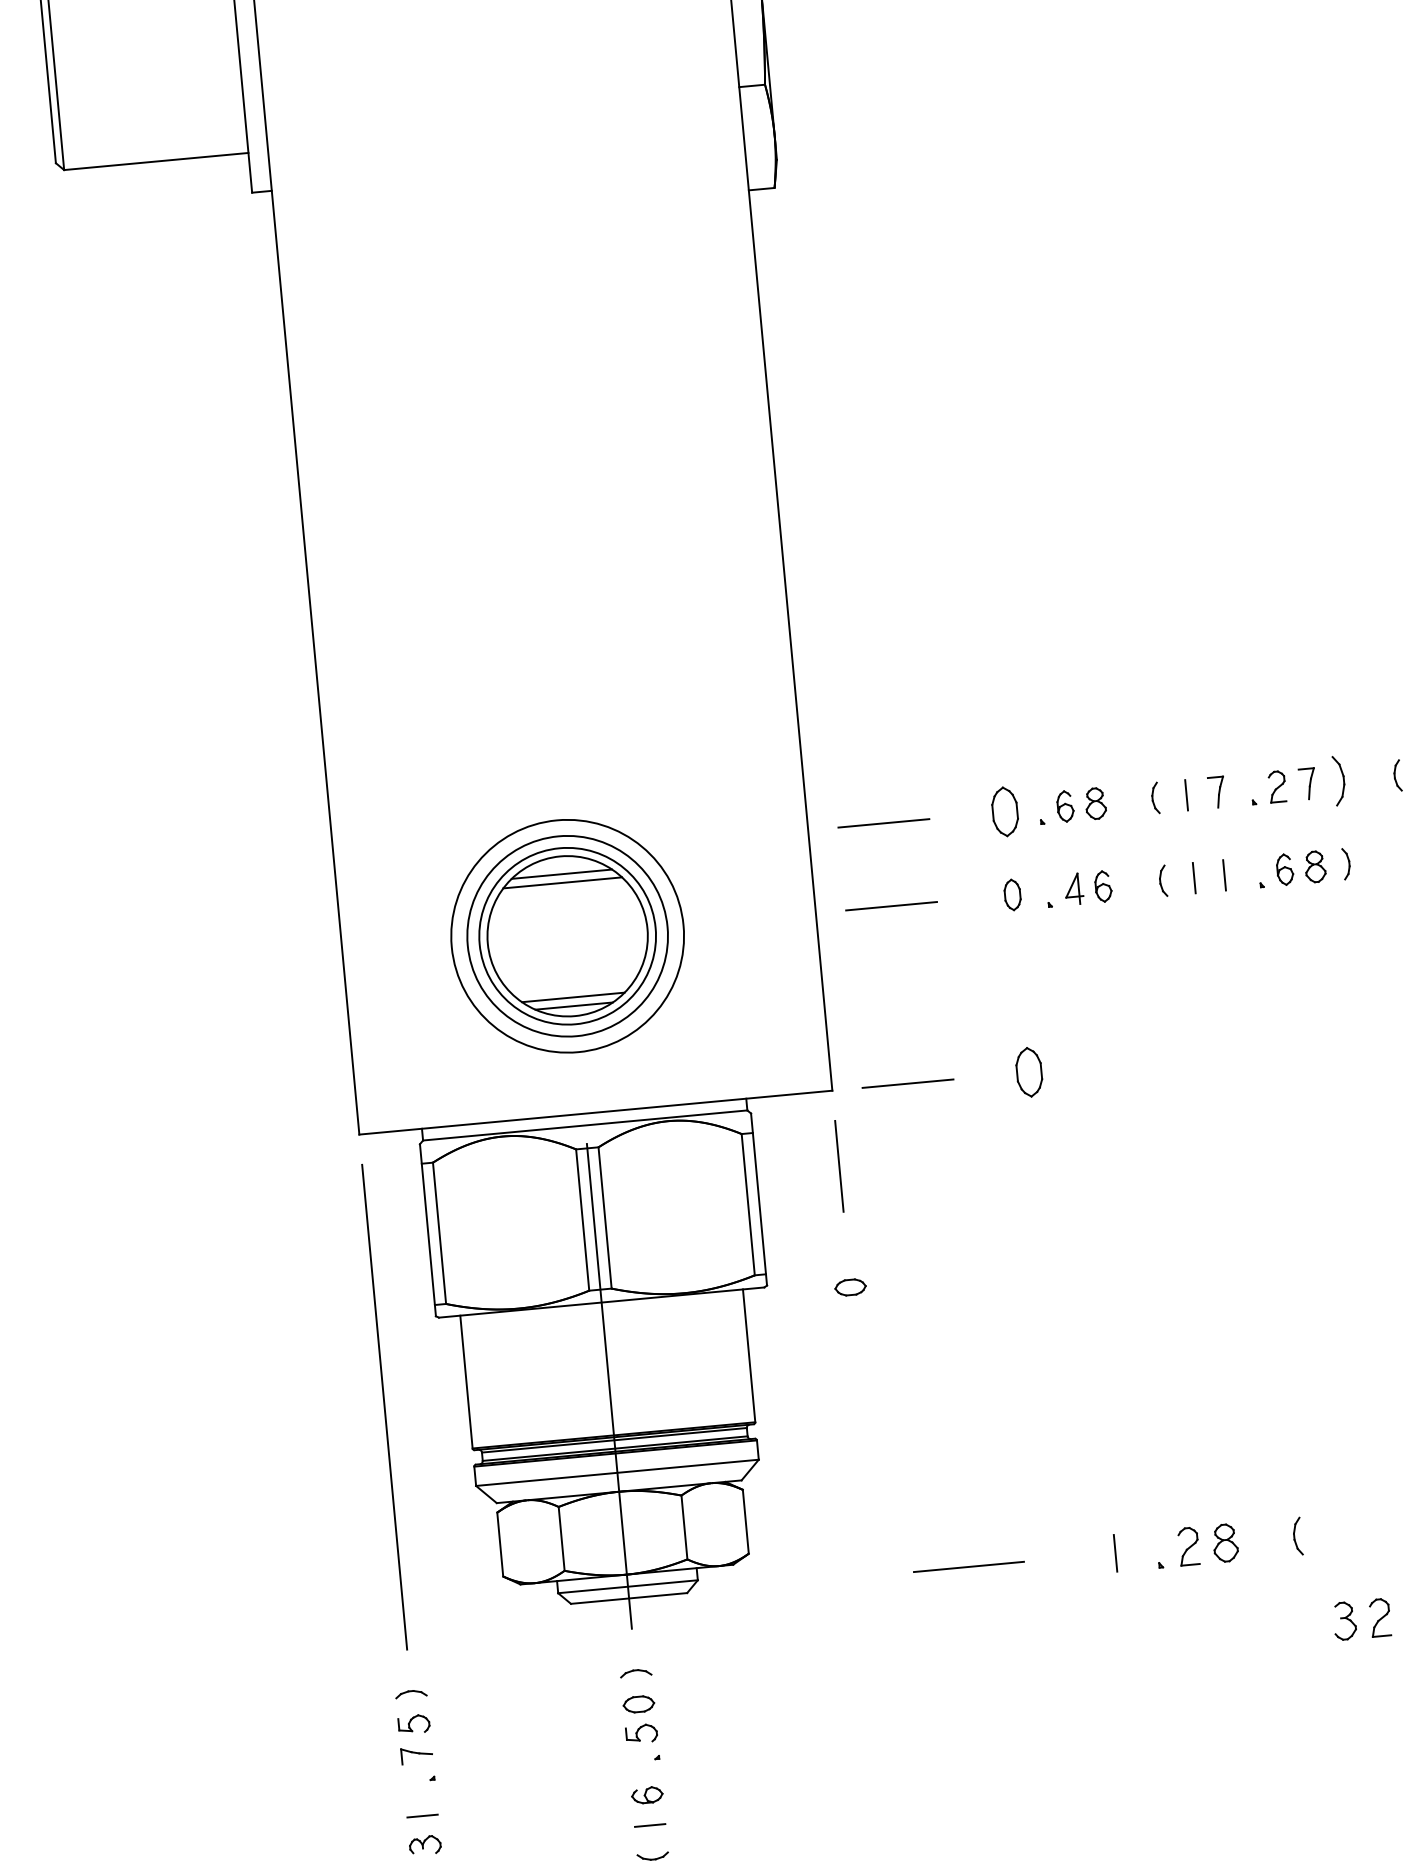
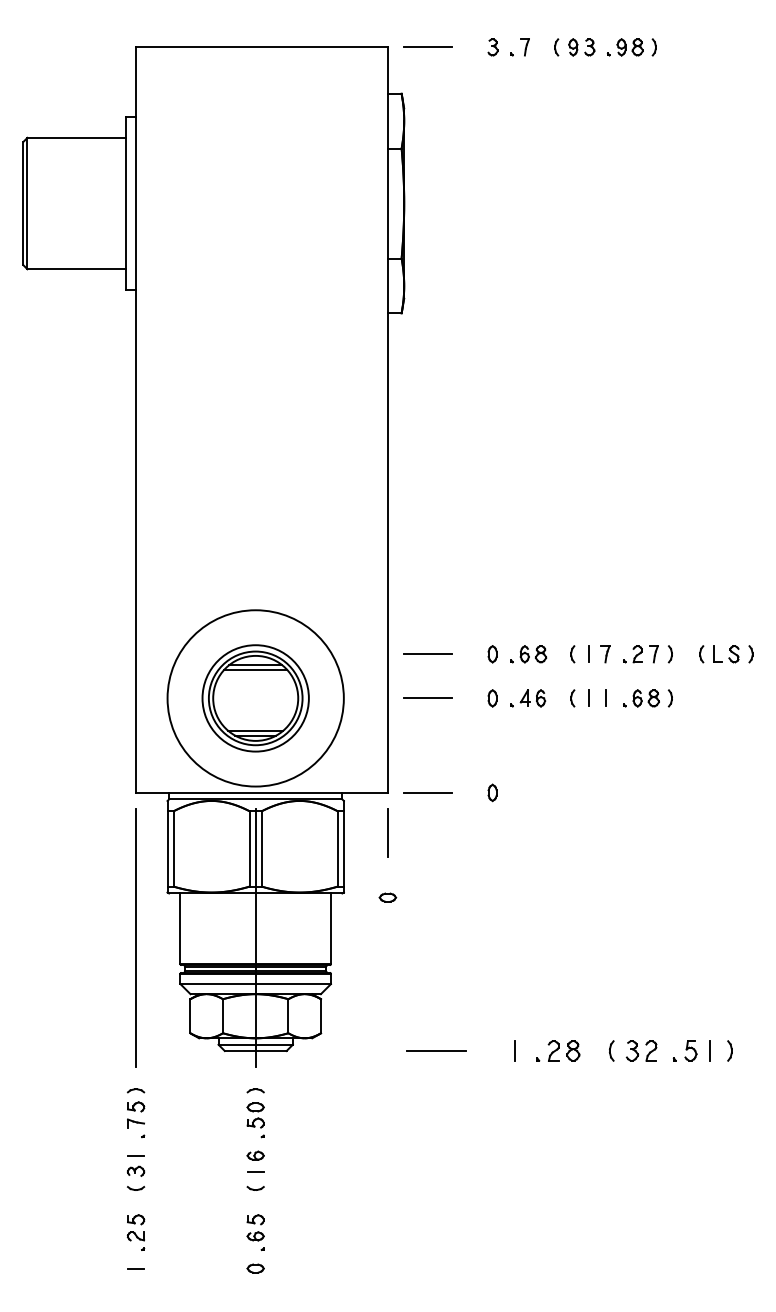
part: (1337, 781) -> (669, 654), size x0.62
part: (1004, 812) -> (492, 654), size x0.62
circle: (567, 936) -> (255, 698), size x1.43
part: (1028, 1071) -> (492, 792), size x0.62
part: (1361, 1618) -> (641, 1050), moved

